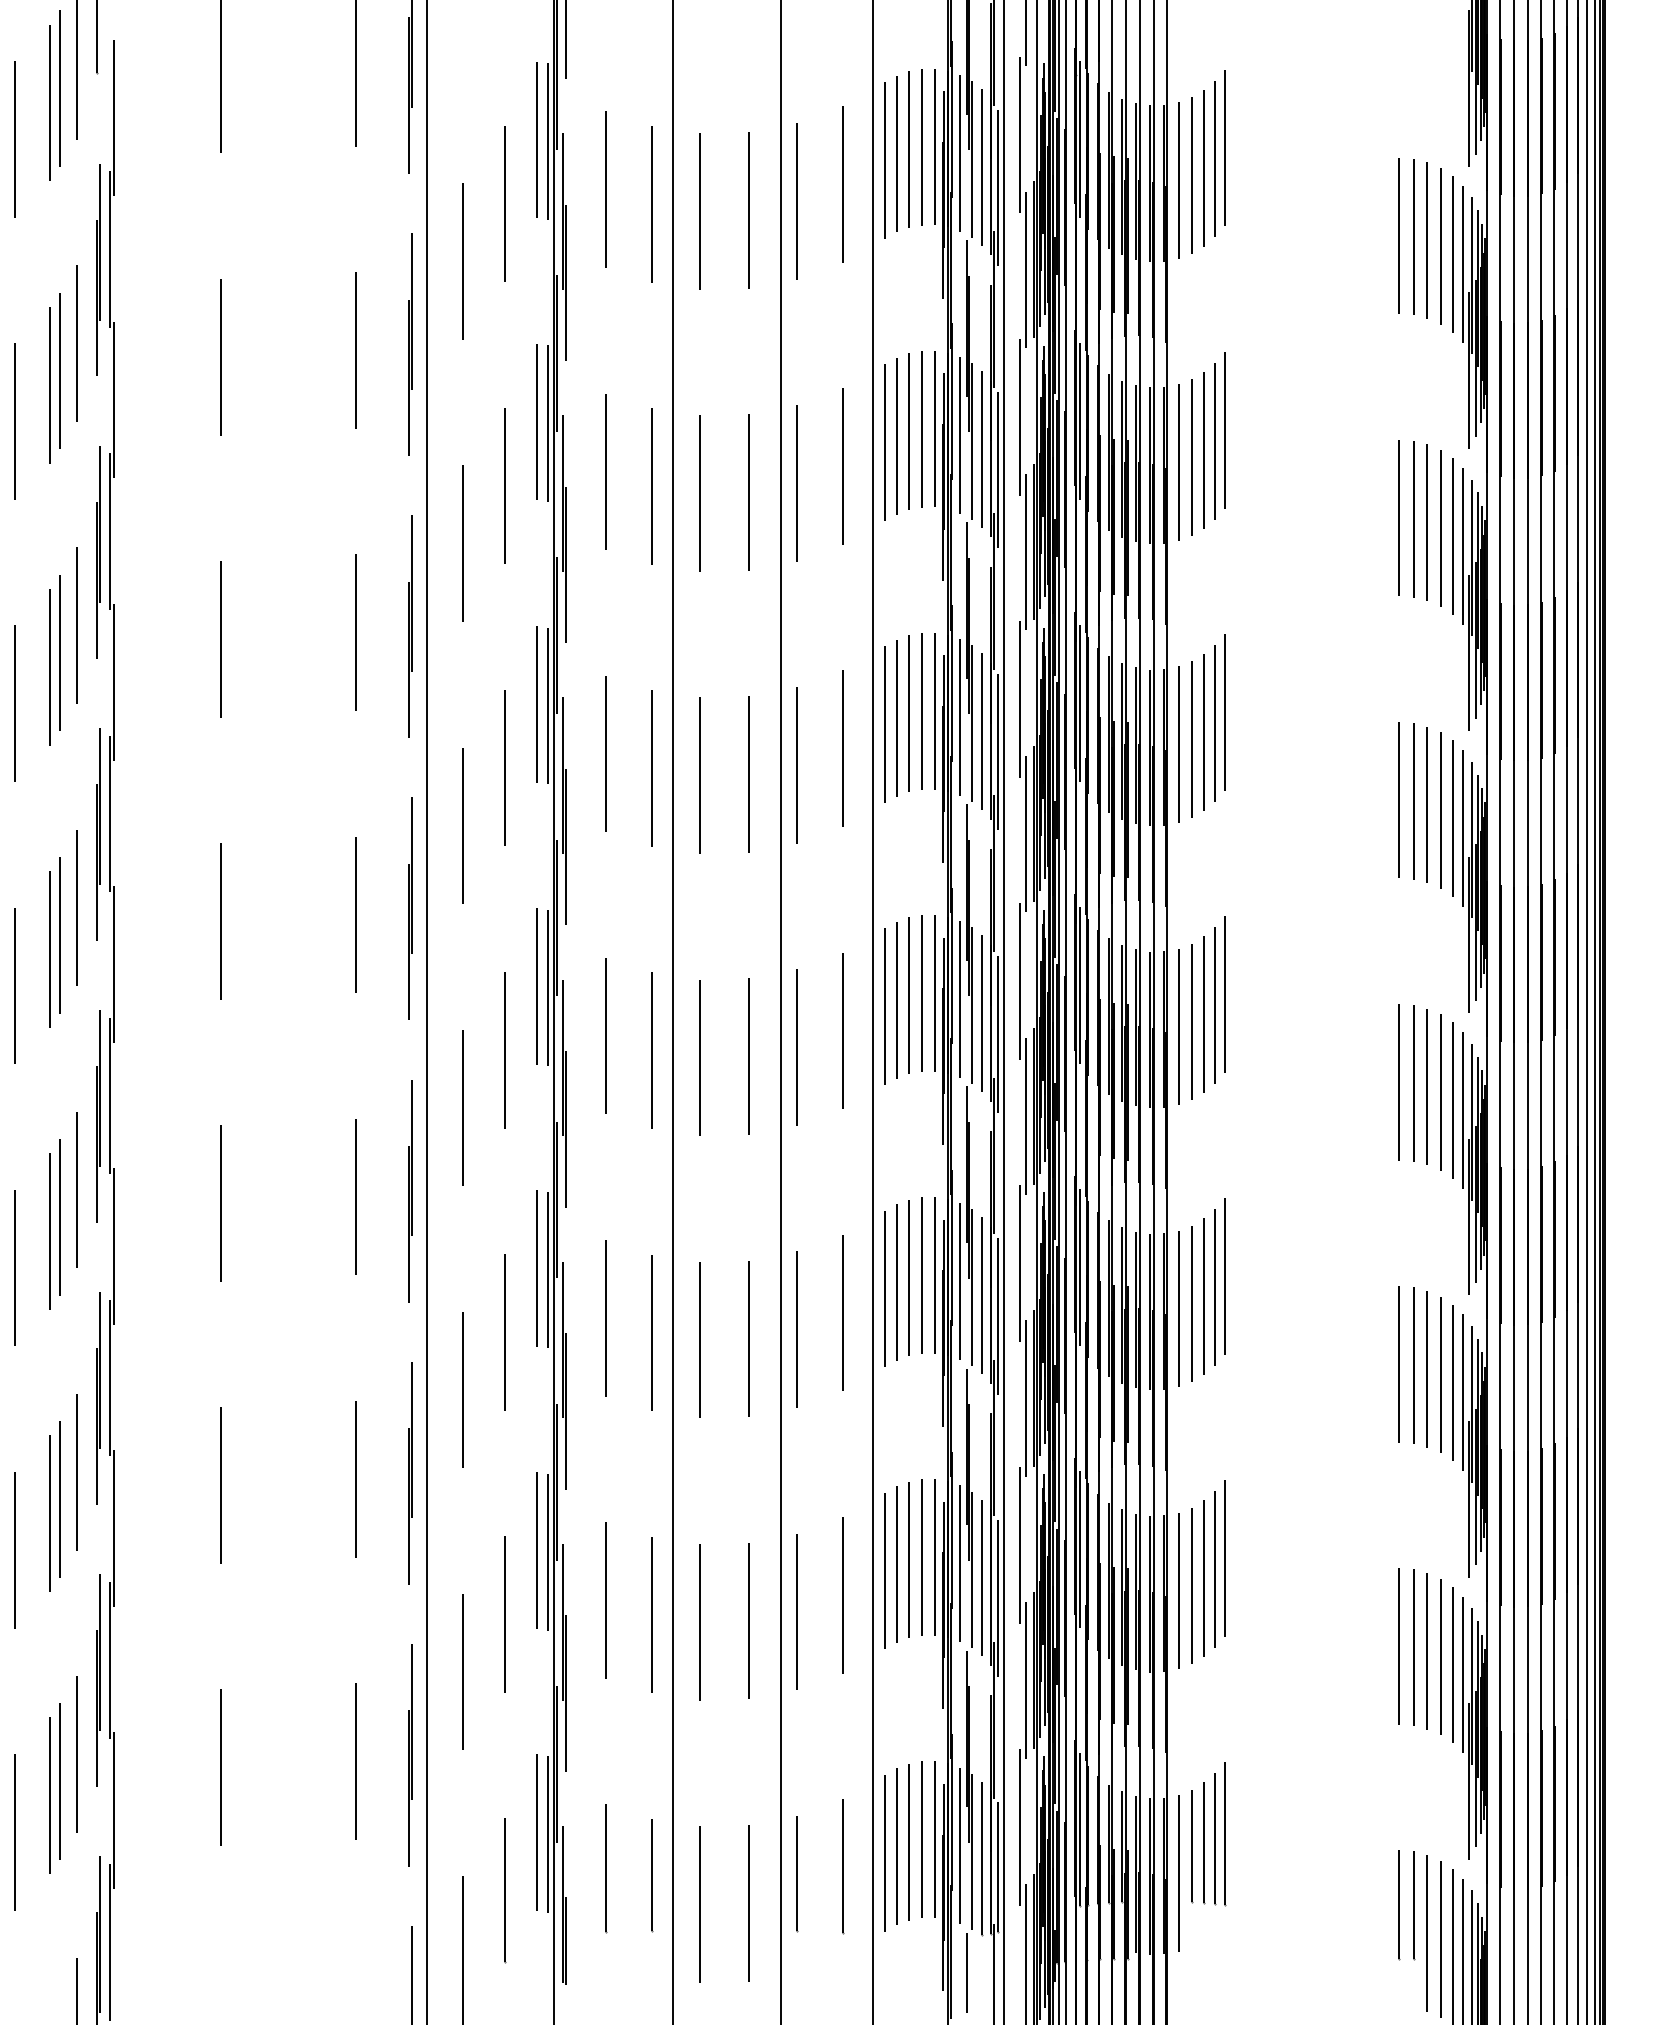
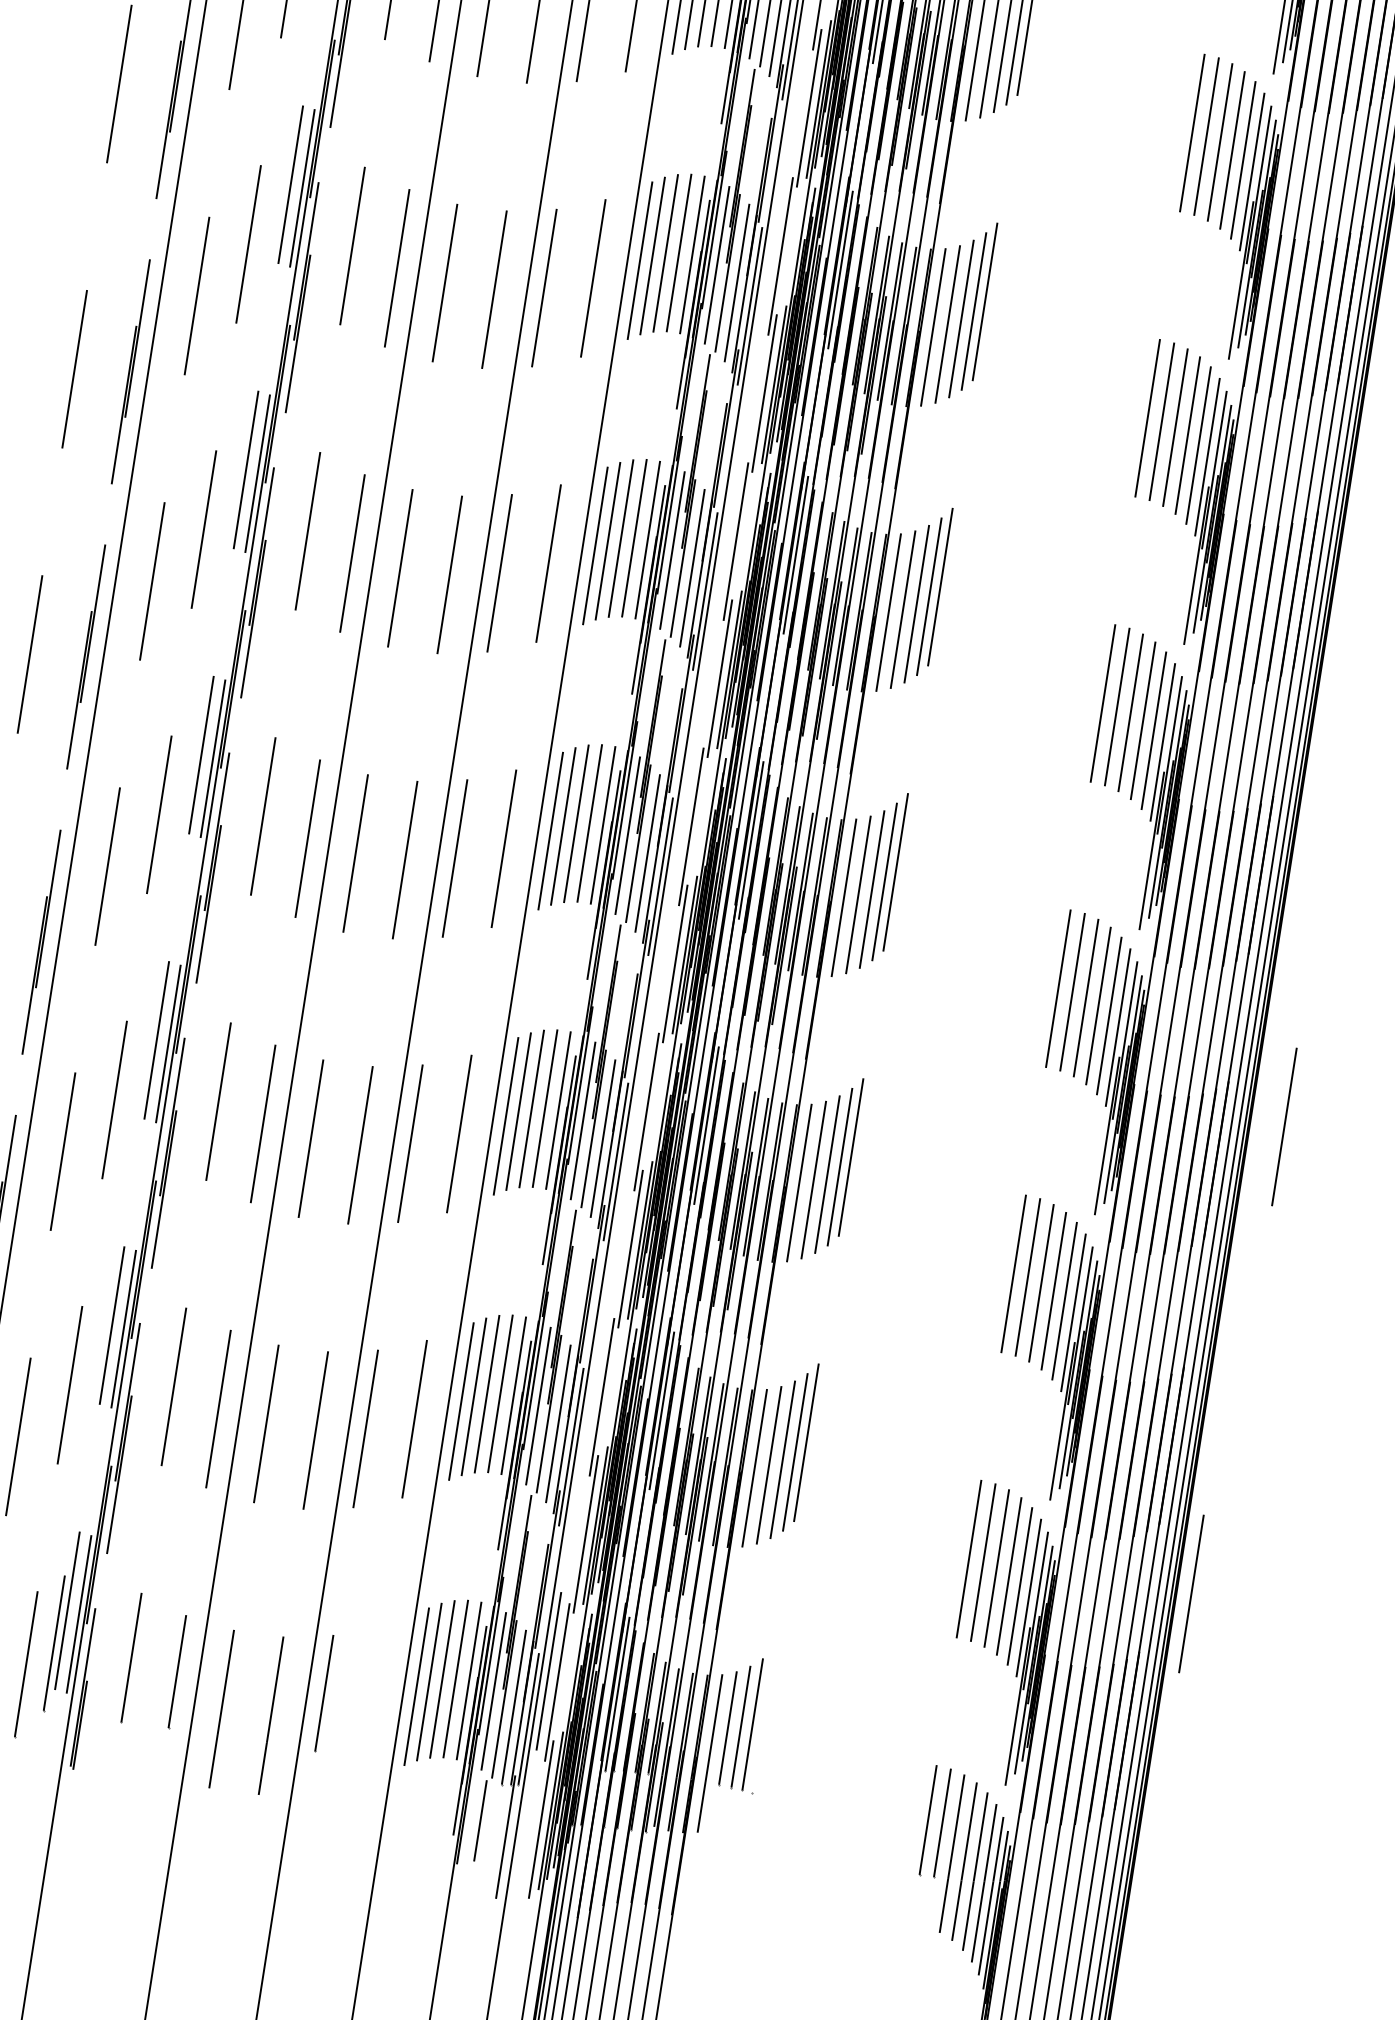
line: (1637, 1181) -> (1283, 1126), added
line: (1618, 1646) -> (1190, 1593), added
line: (1010, 1818) -> (548, 1671), added
line: (1224, 1833) -> (762, 1720), removed
line: (843, 1866) -> (54, 1643), moved

